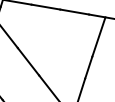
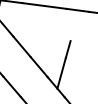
line: (98, 36) -> (74, 25), removed

